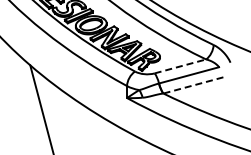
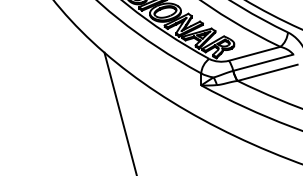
line: (180, 66) -> (254, 53), dashed -> solid
line: (193, 85) -> (267, 72), dashed -> solid

